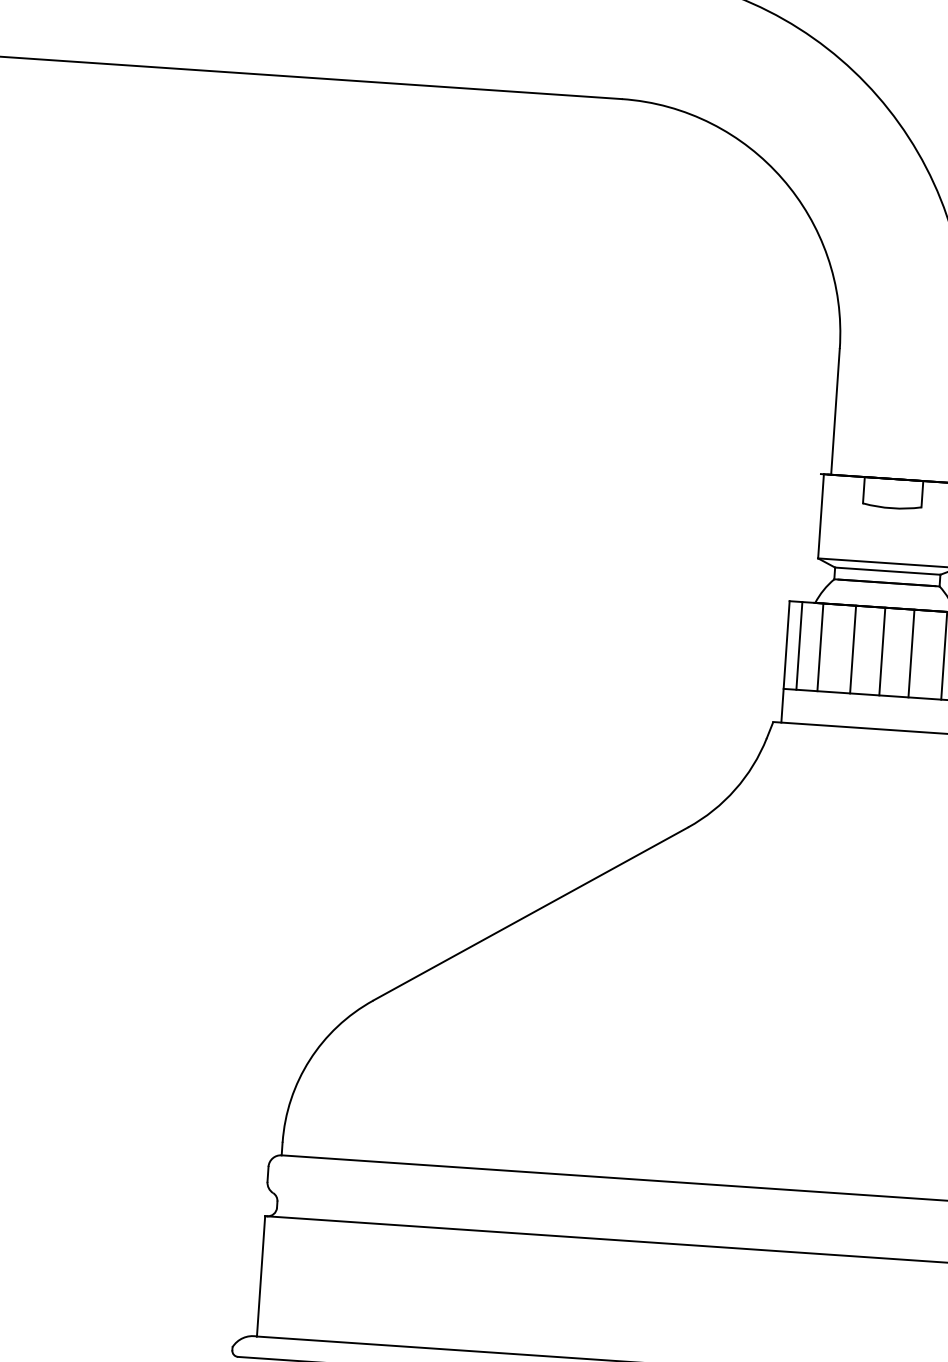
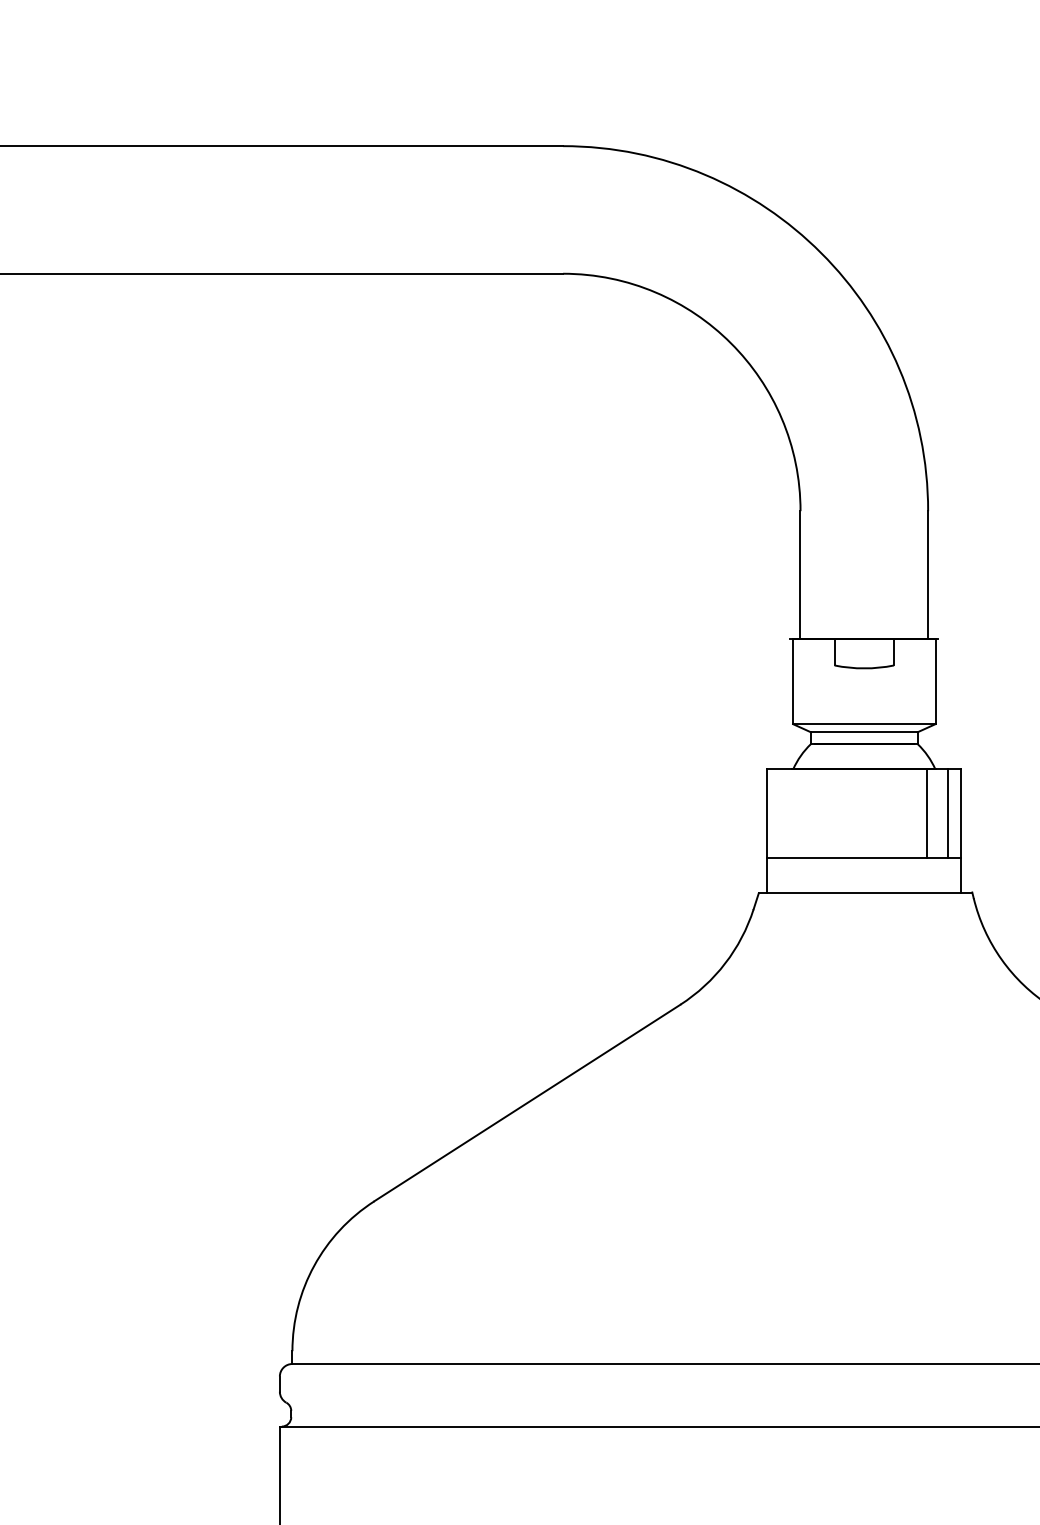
line: (799, 645) -> (780, 813), removed
line: (820, 647) -> (801, 813), removed
line: (852, 649) -> (834, 813), removed
line: (882, 651) -> (864, 813), removed
line: (911, 653) -> (893, 813), removed

